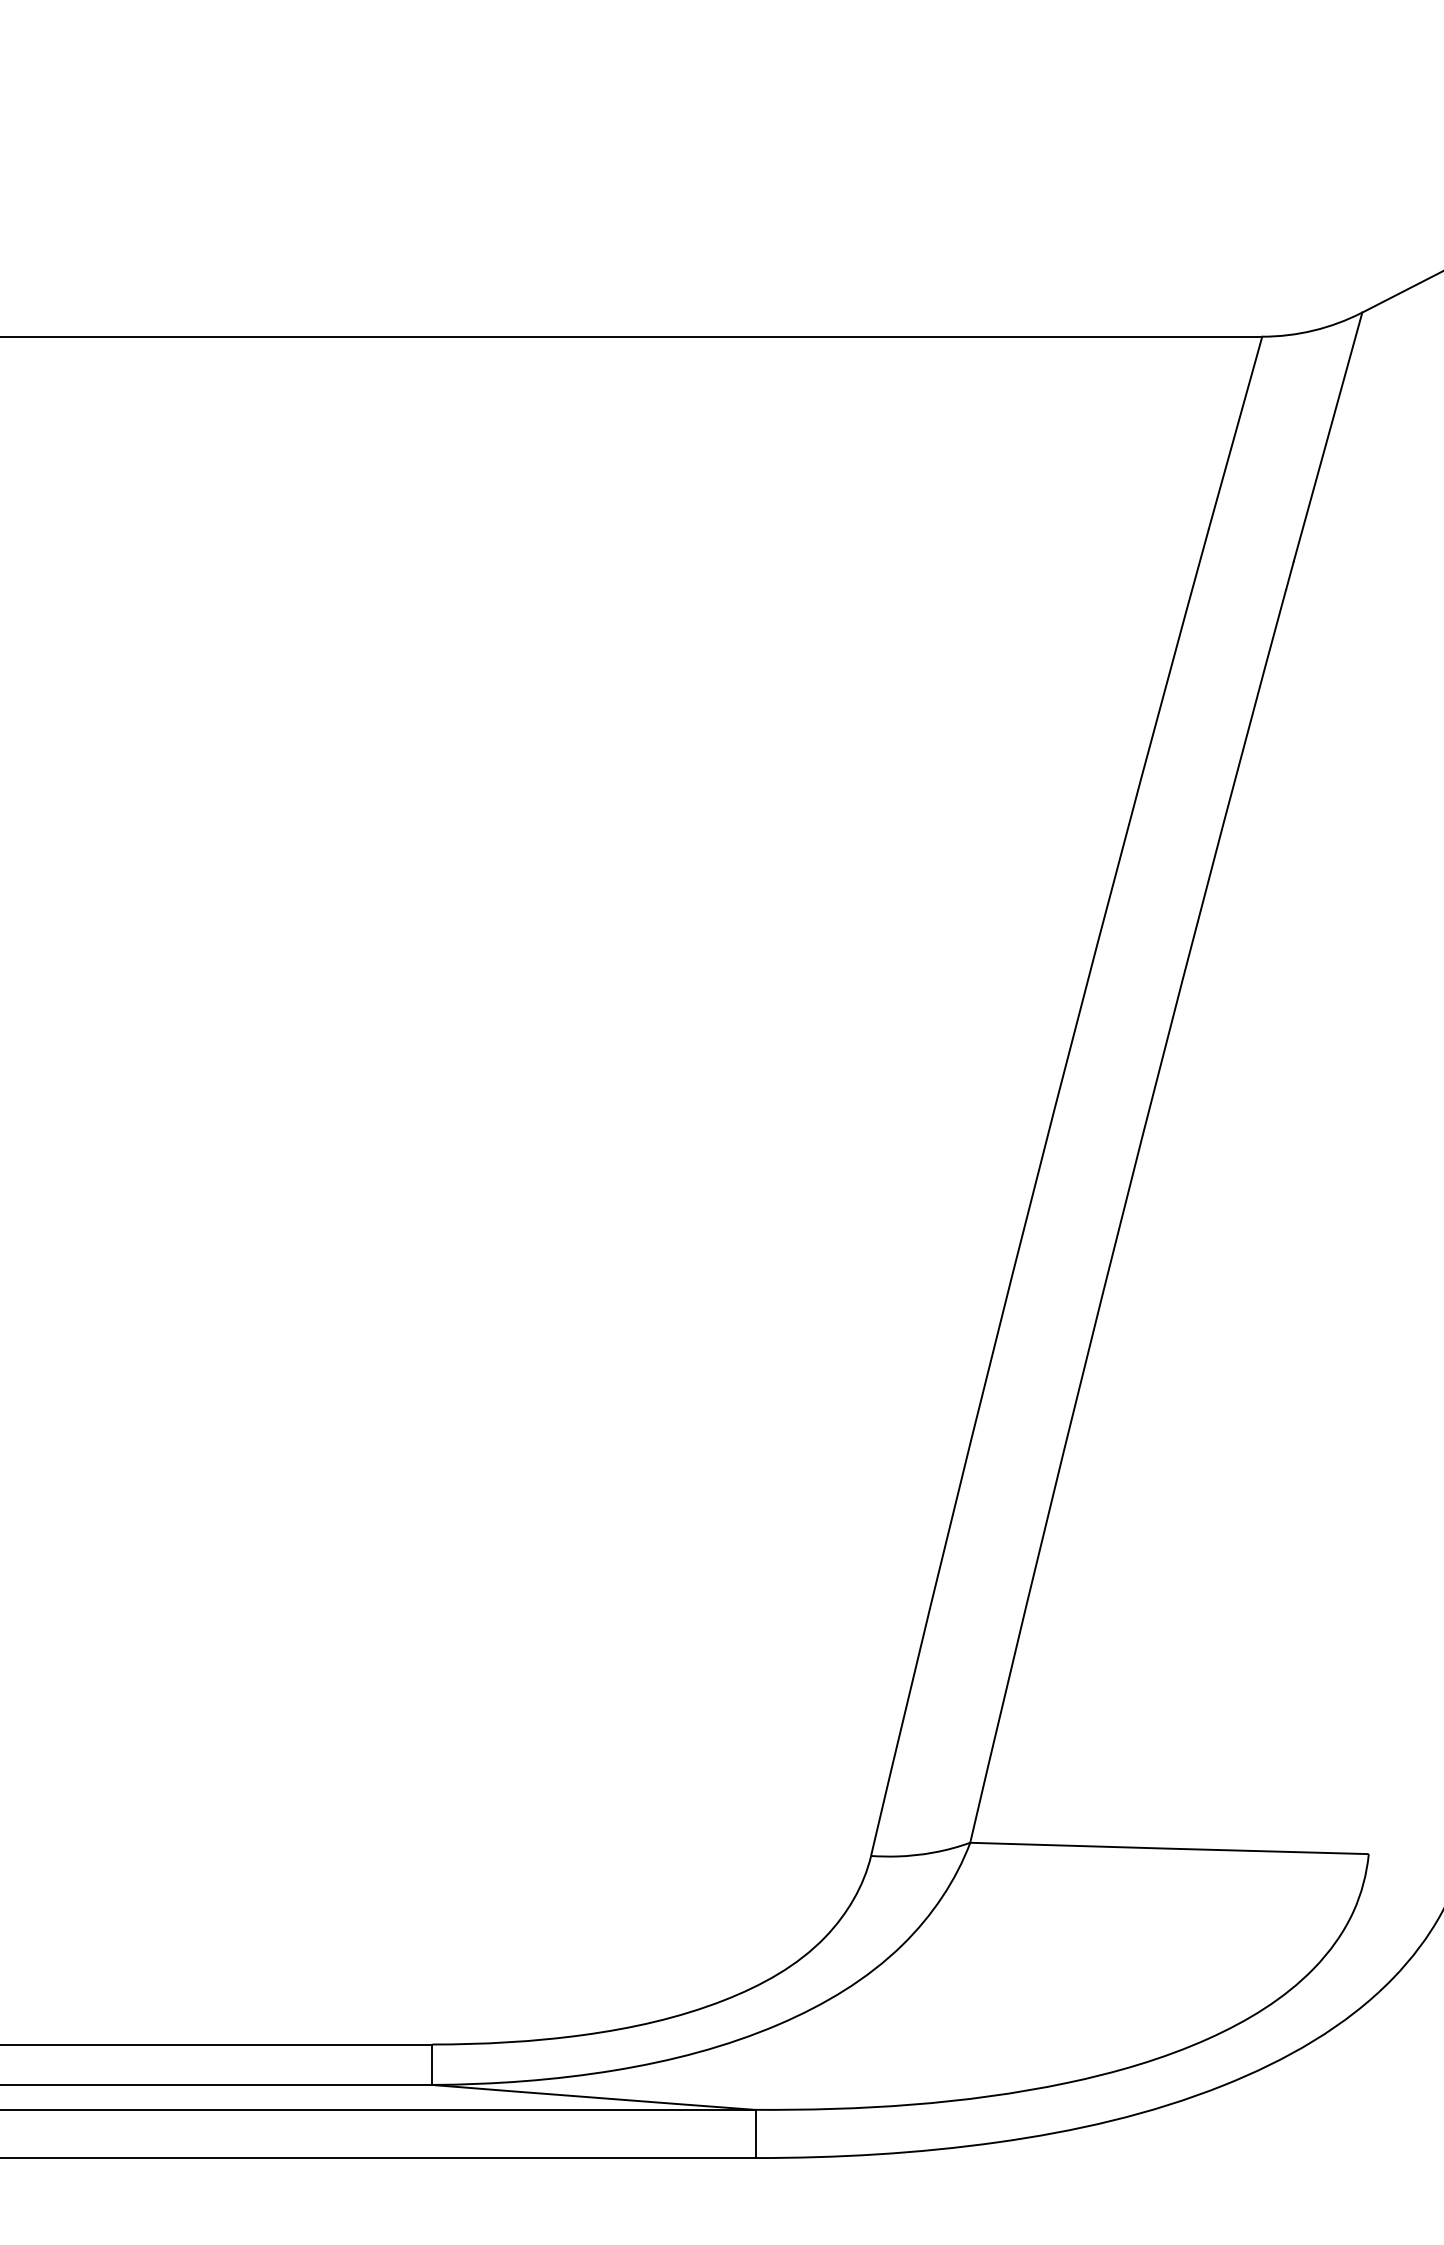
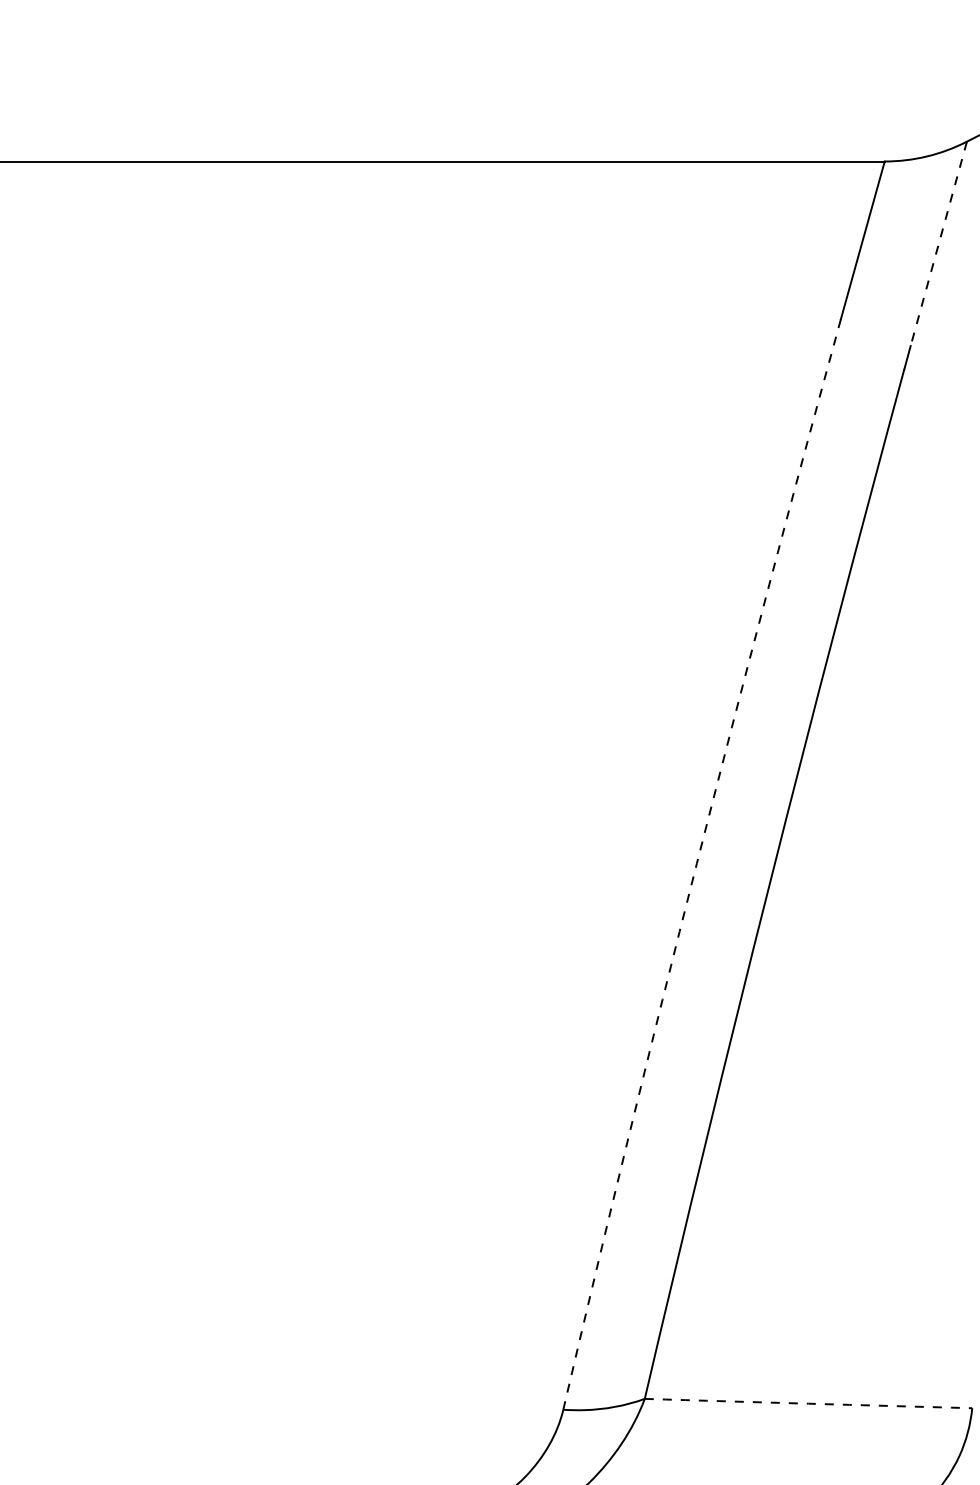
line: (1328, 436) -> (939, 243), solid -> dashed
arc: (1033, 1190) -> (696, 862), solid -> dashed
arc: (1169, 1848) -> (808, 1403), solid -> dashed

